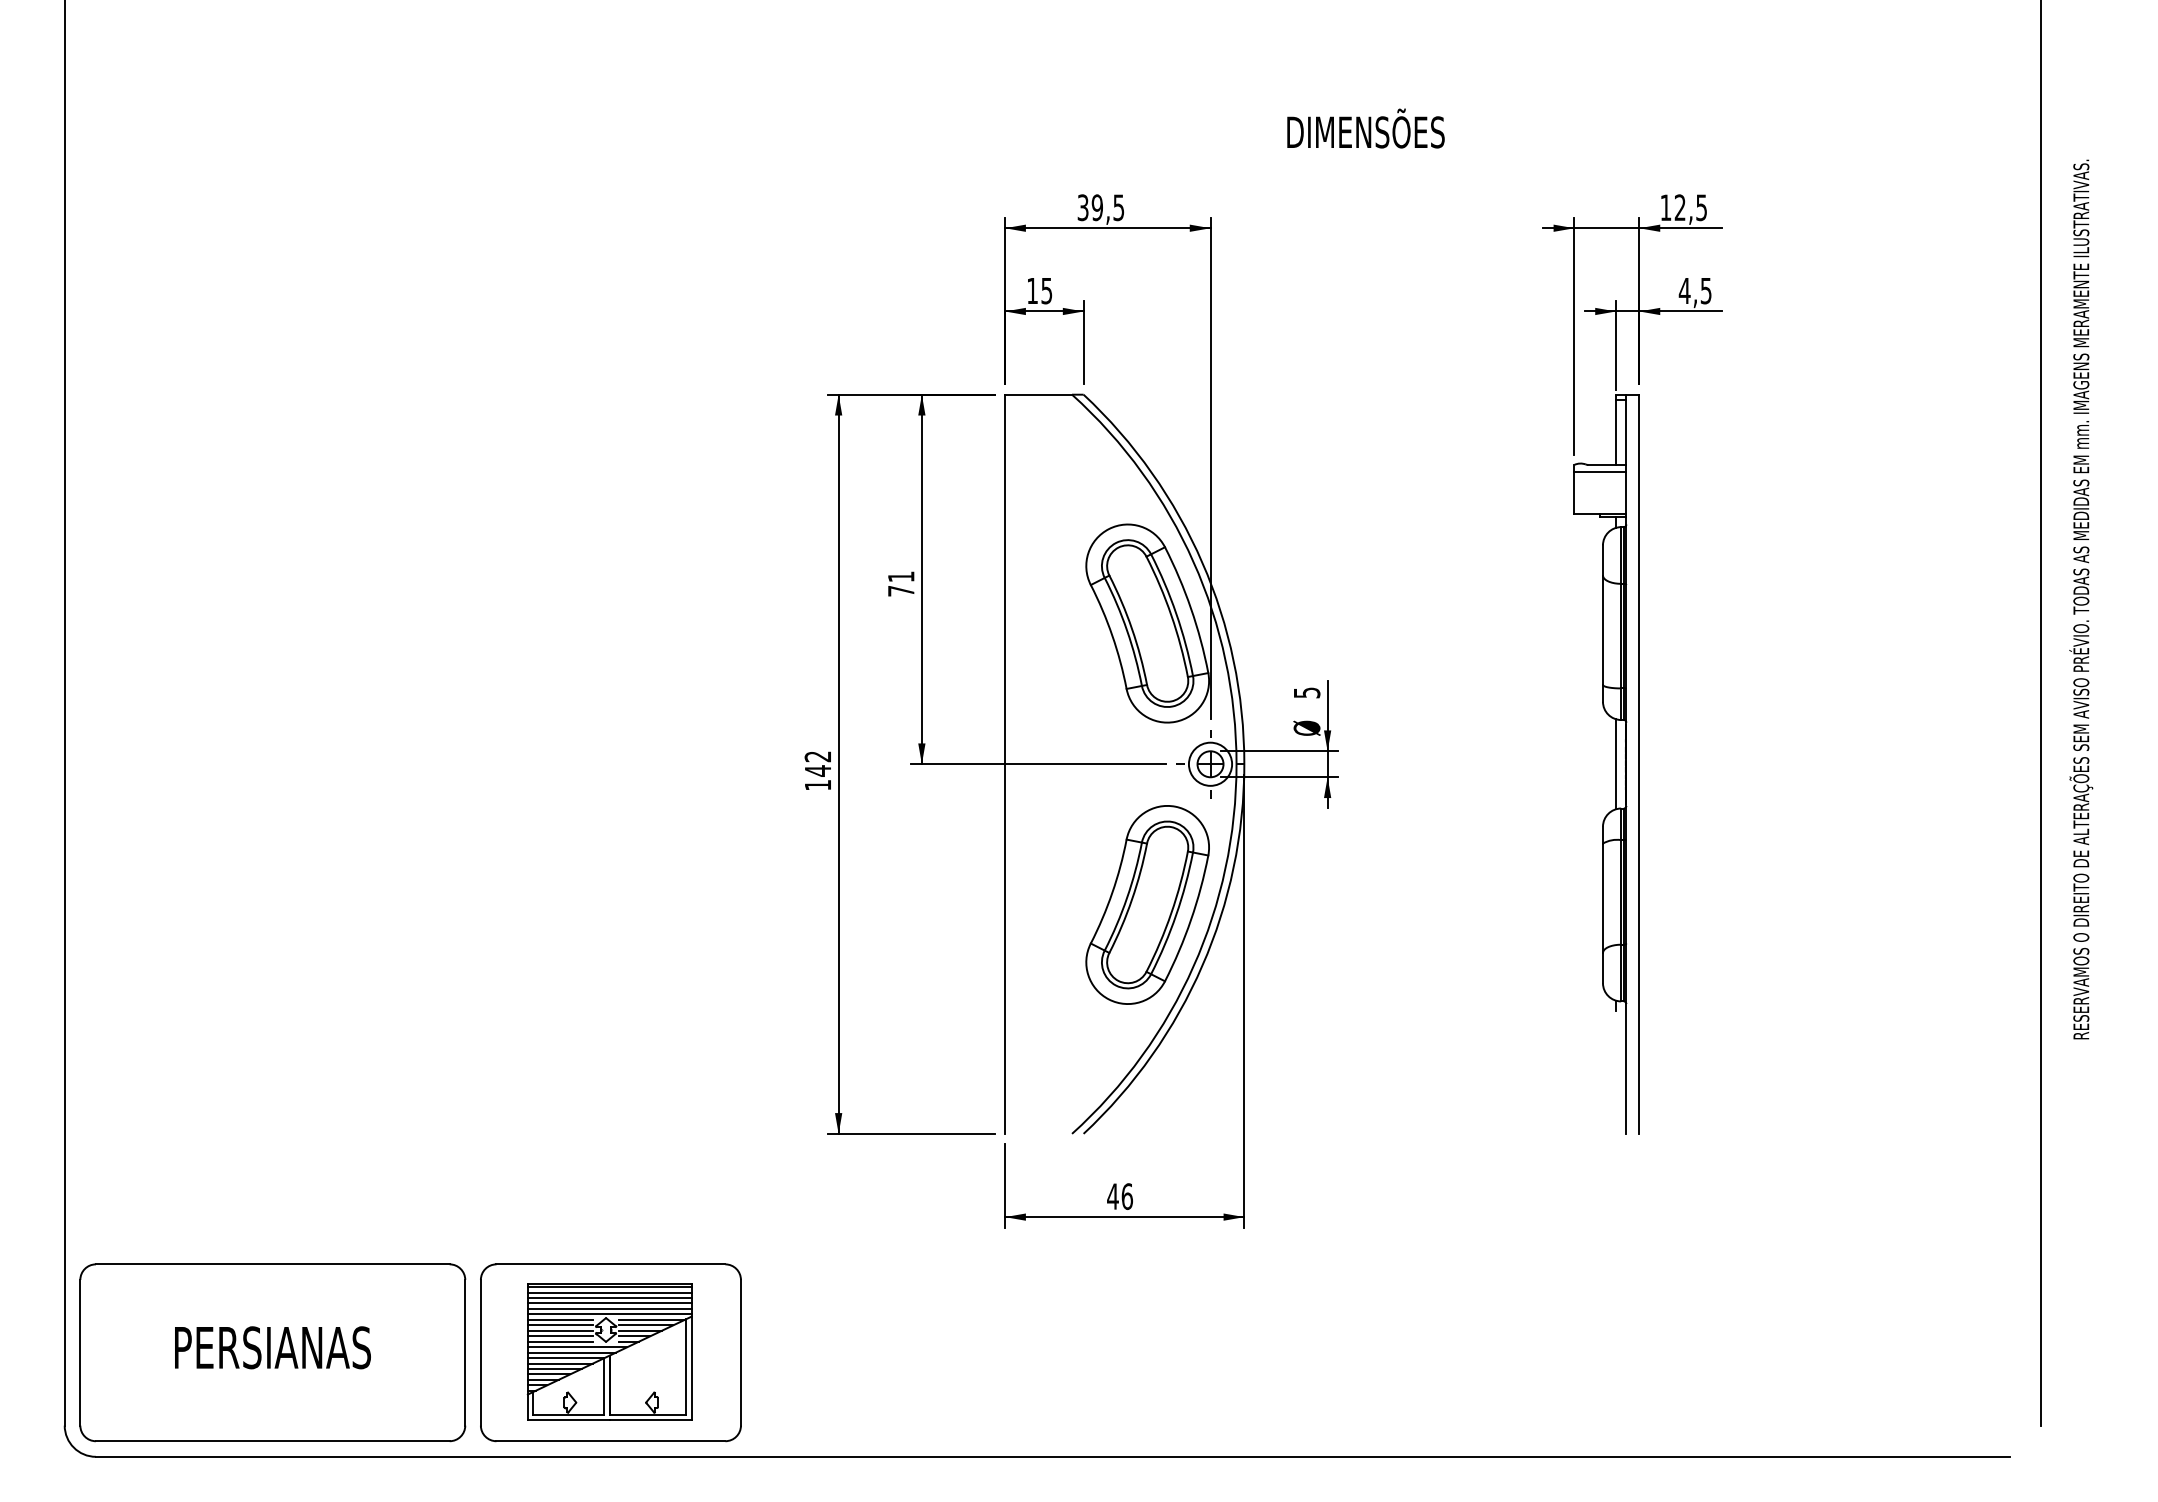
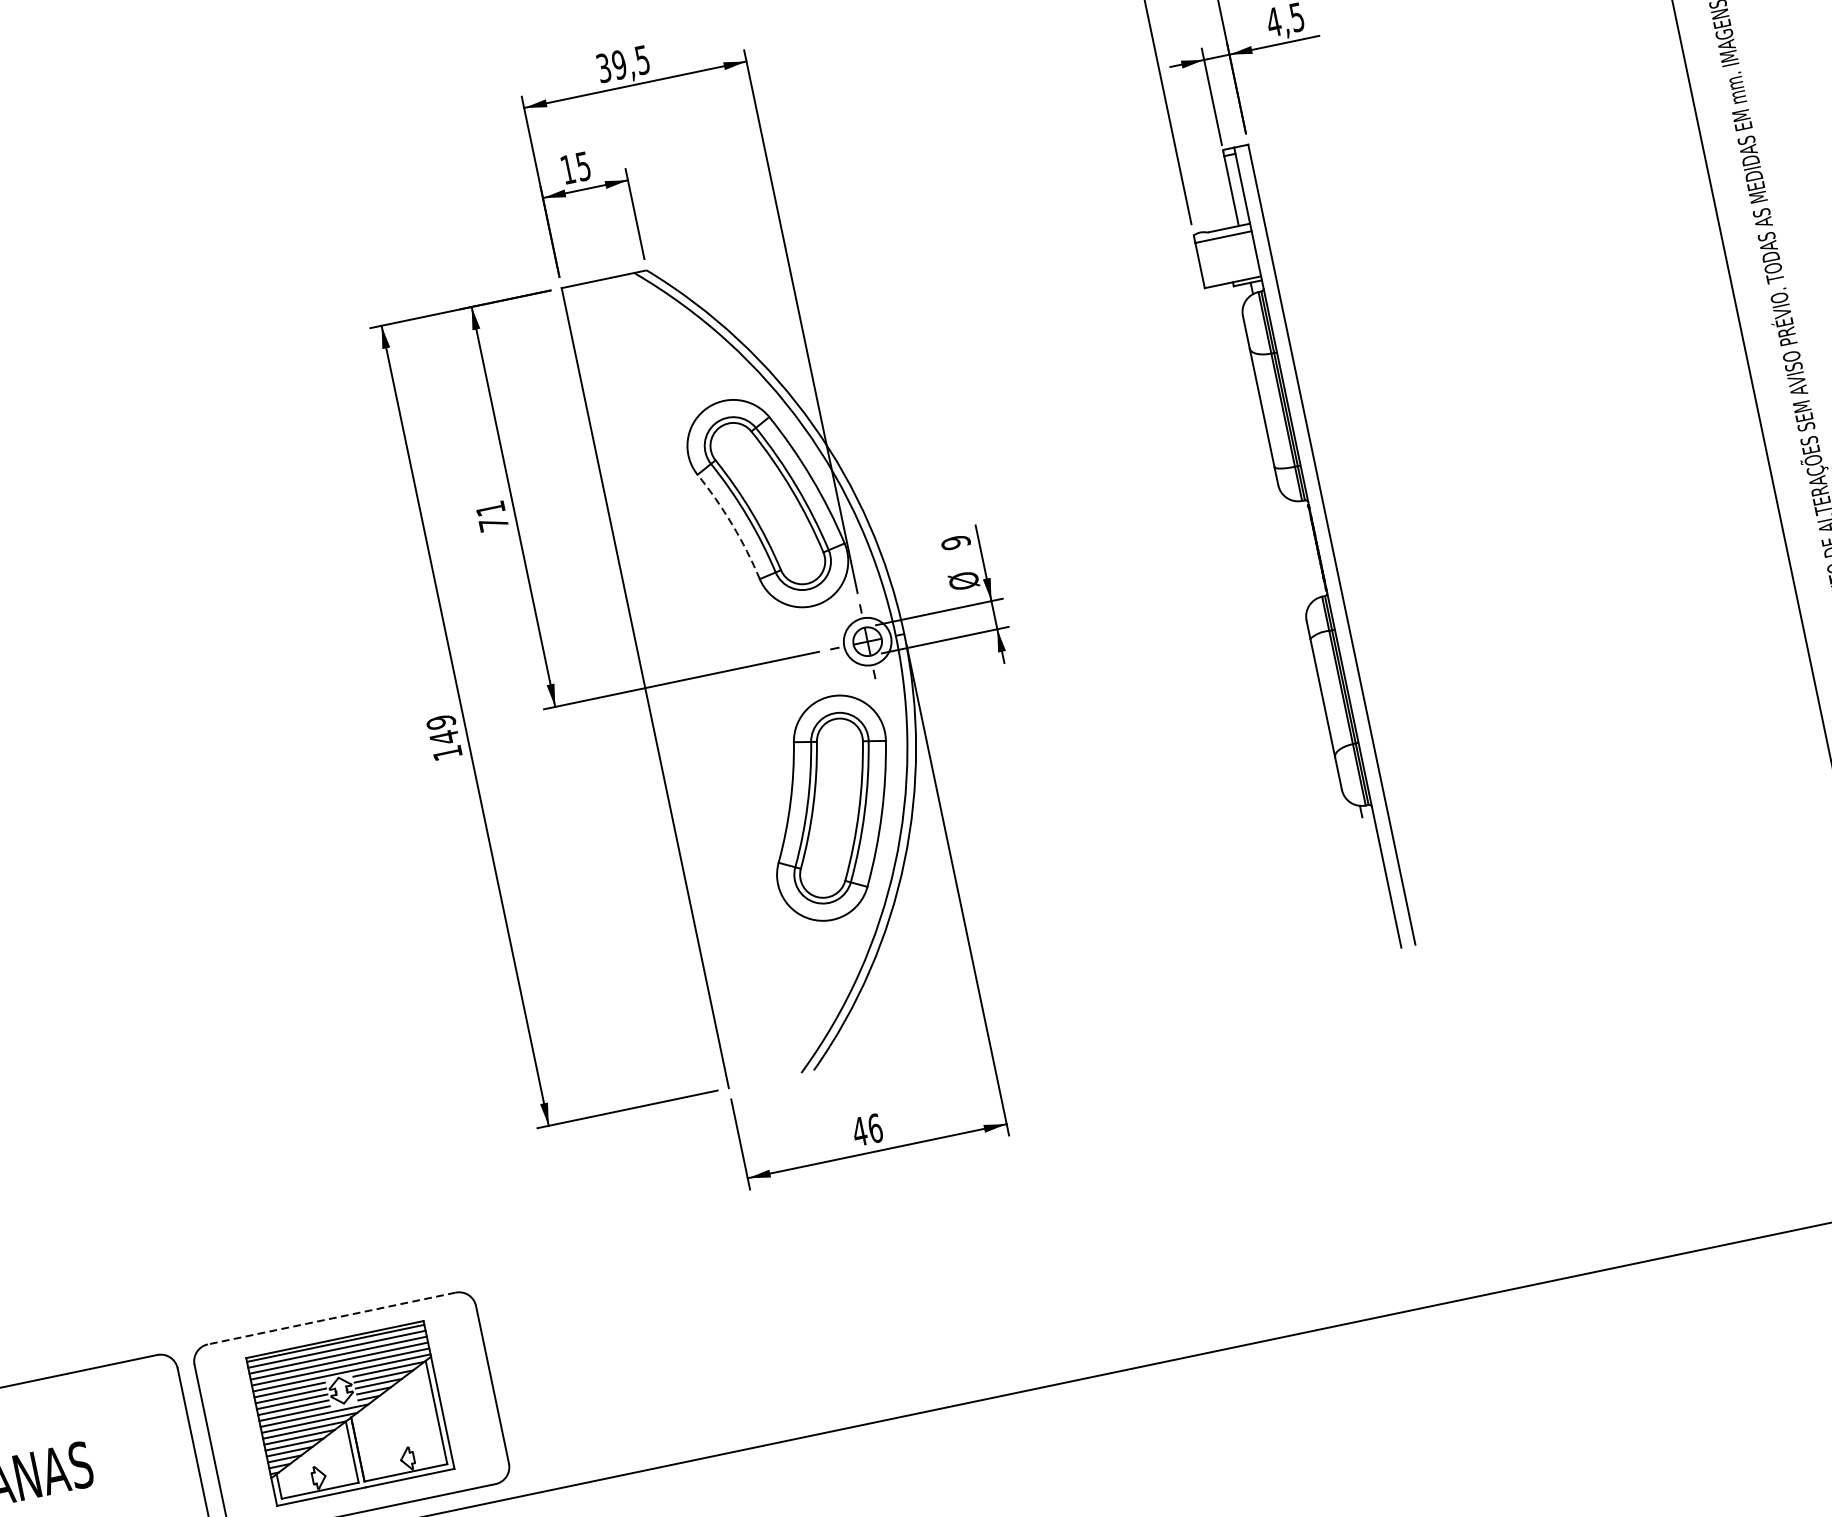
arc: (1112, 635) -> (732, 524), solid -> dashed
text: (1306, 692) -> (955, 542), 5 -> 9
text: (817, 756) -> (440, 722), 142 -> 149
line: (1615, 764) -> (1306, 550), removed
line: (610, 1264) -> (331, 1318), solid -> dashed

